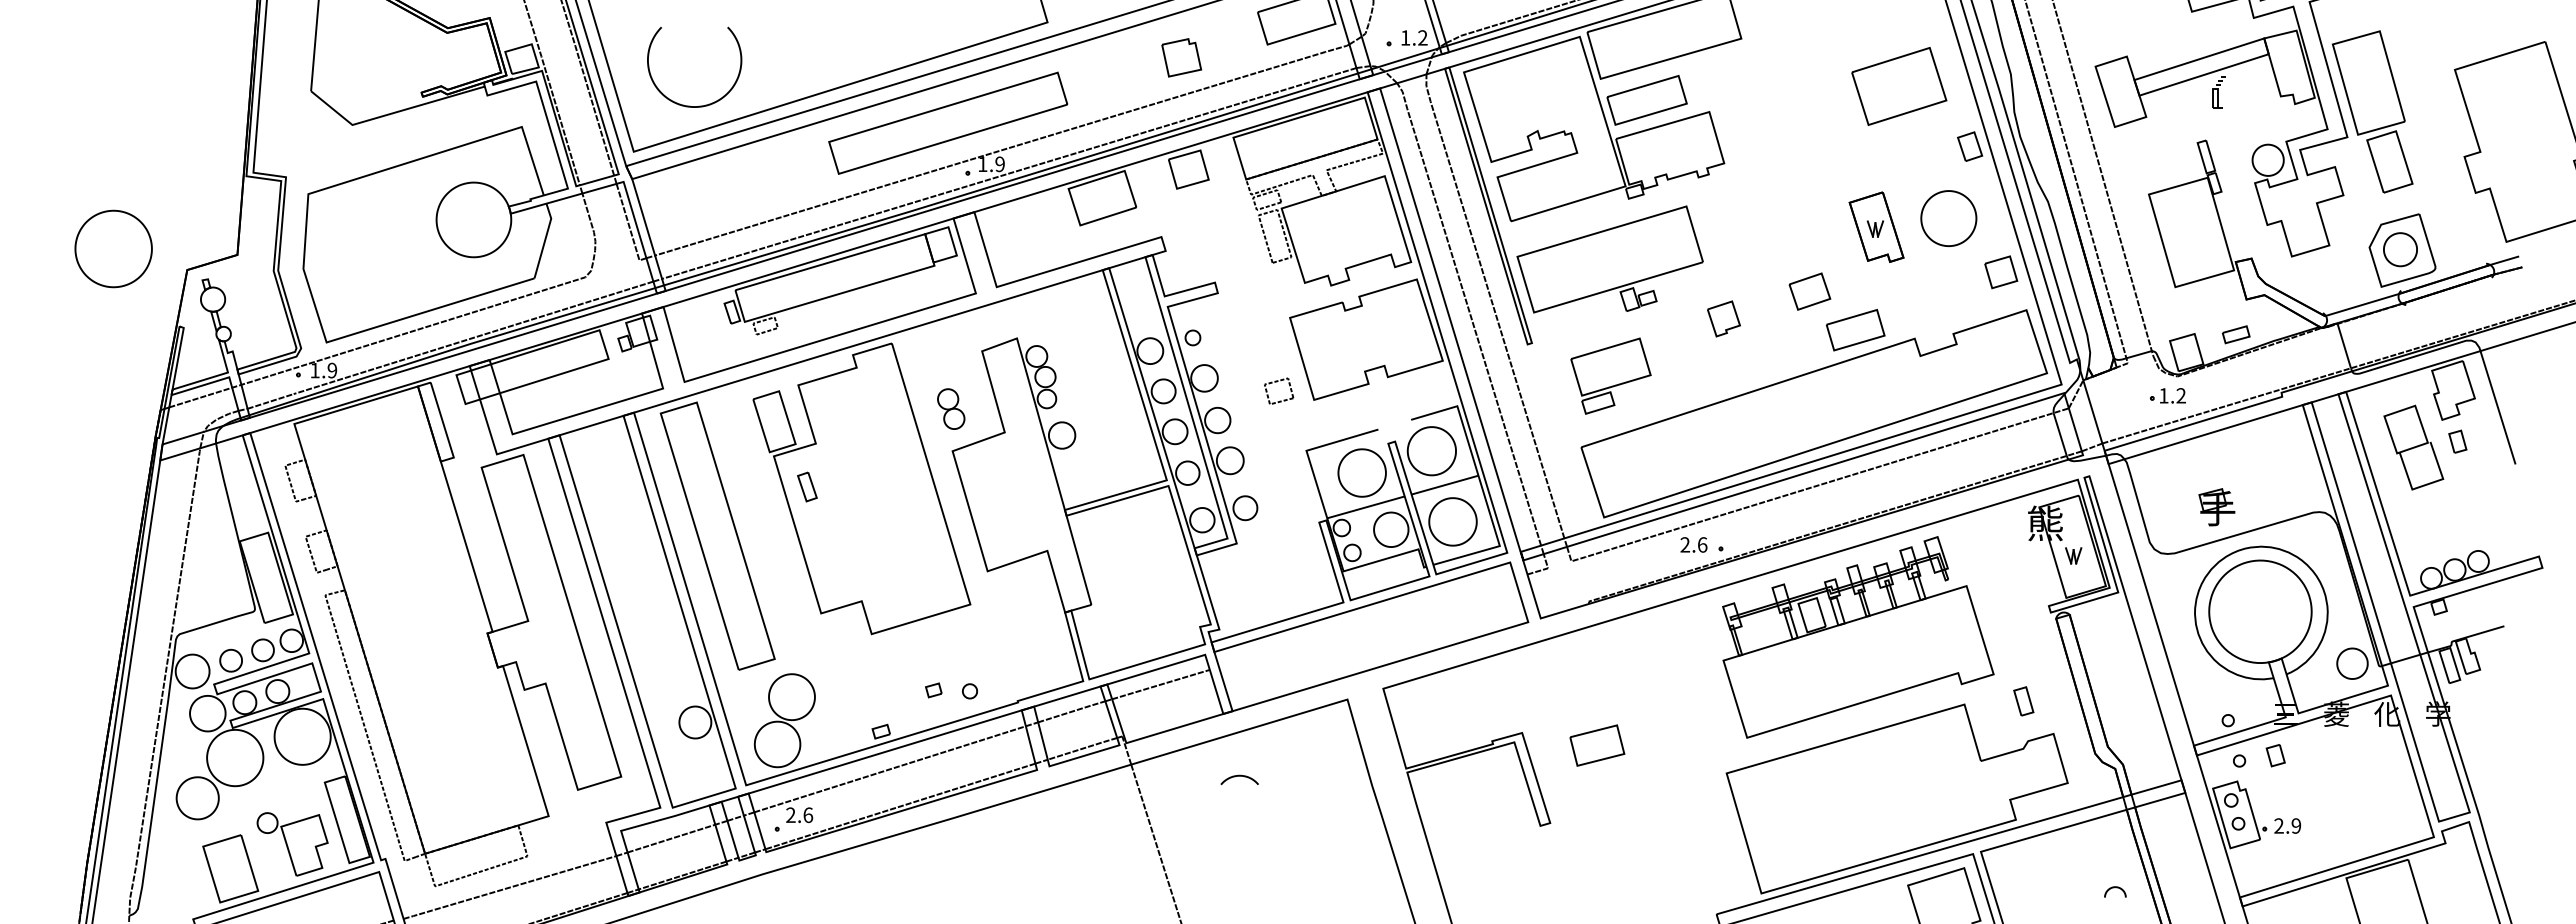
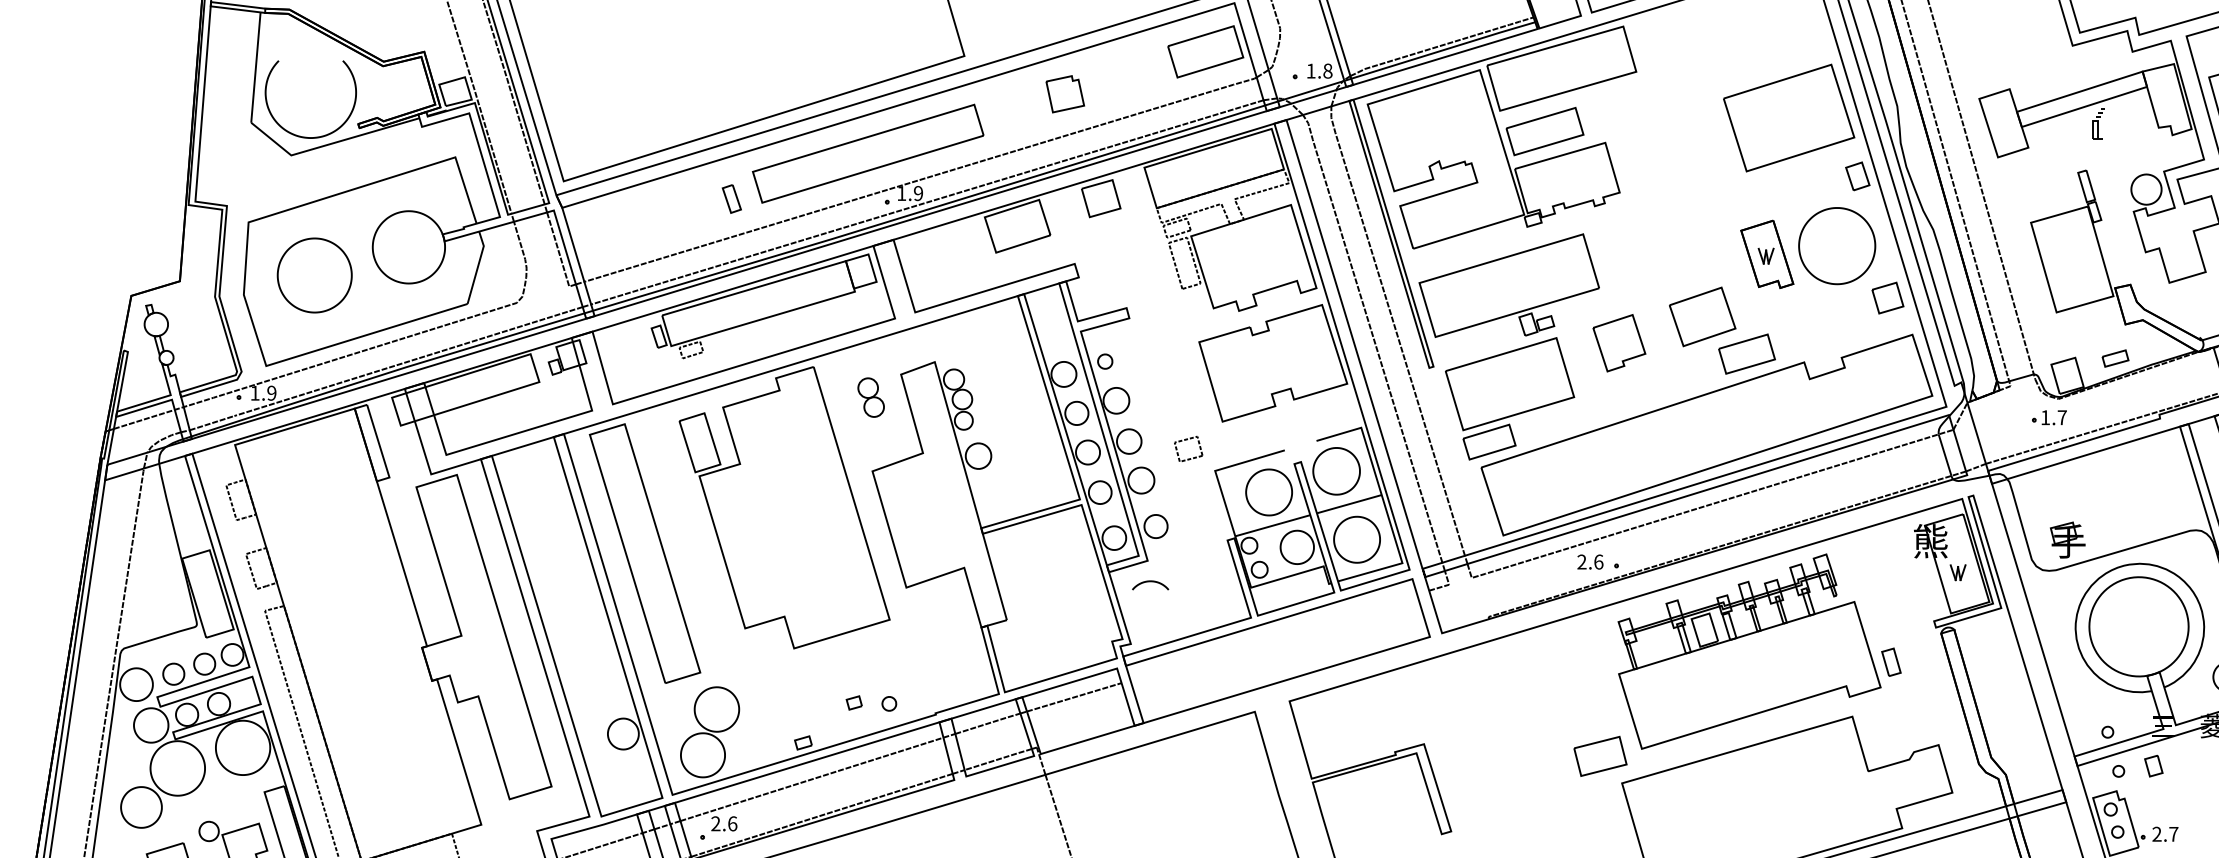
text: (1422, 37) -> (1327, 70), 1.2 -> 1.8
part: (1181, 57) -> (1065, 93), moved
part: (1899, 86) -> (1789, 118), size x1.43
curve: (690, 105) -> (306, 136), moved
part: (1948, 218) -> (1836, 245), size x1.43
part: (113, 248) -> (314, 275), moved
part: (1809, 291) -> (1702, 316), size x1.67
part: (1723, 318) -> (1619, 342), size x1.67
part: (1610, 375) -> (1509, 398), size x1.67
part: (1277, 382) -> (1187, 440), moved
text: (2181, 395) -> (2062, 417), 1.2 -> 1.7
part: (951, 408) -> (871, 397), moved
part: (807, 486) -> (731, 198), moved
part: (2216, 507) -> (2067, 540), moved
part: (2023, 701) -> (1891, 662), moved
part: (1597, 745) -> (1600, 756), moved
curve: (1239, 776) -> (1150, 582), moved
text: (2296, 825) -> (2173, 833), 2.9 -> 2.7

